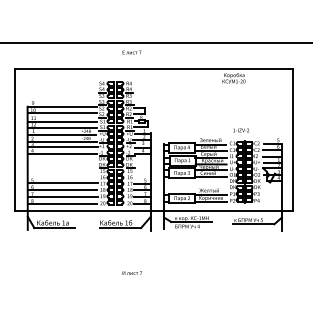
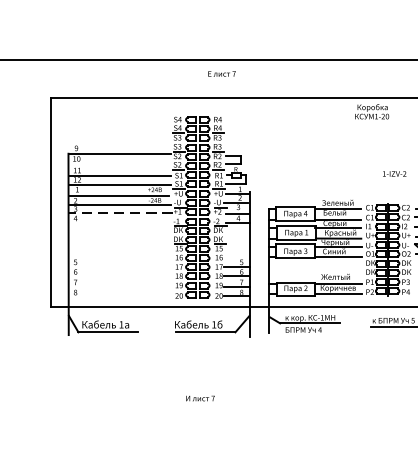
line: (62, 113) -> (119, 163), removed
text: (240, 130) -> (393, 174), moved
line: (62, 147) -> (119, 213), solid -> dashed
line: (62, 153) -> (119, 222), removed
line: (62, 183) -> (119, 266), removed
line: (61, 190) -> (118, 276), removed
line: (62, 197) -> (119, 287), removed
line: (61, 204) -> (118, 297), removed
text: (131, 272) -> (199, 397), moved

